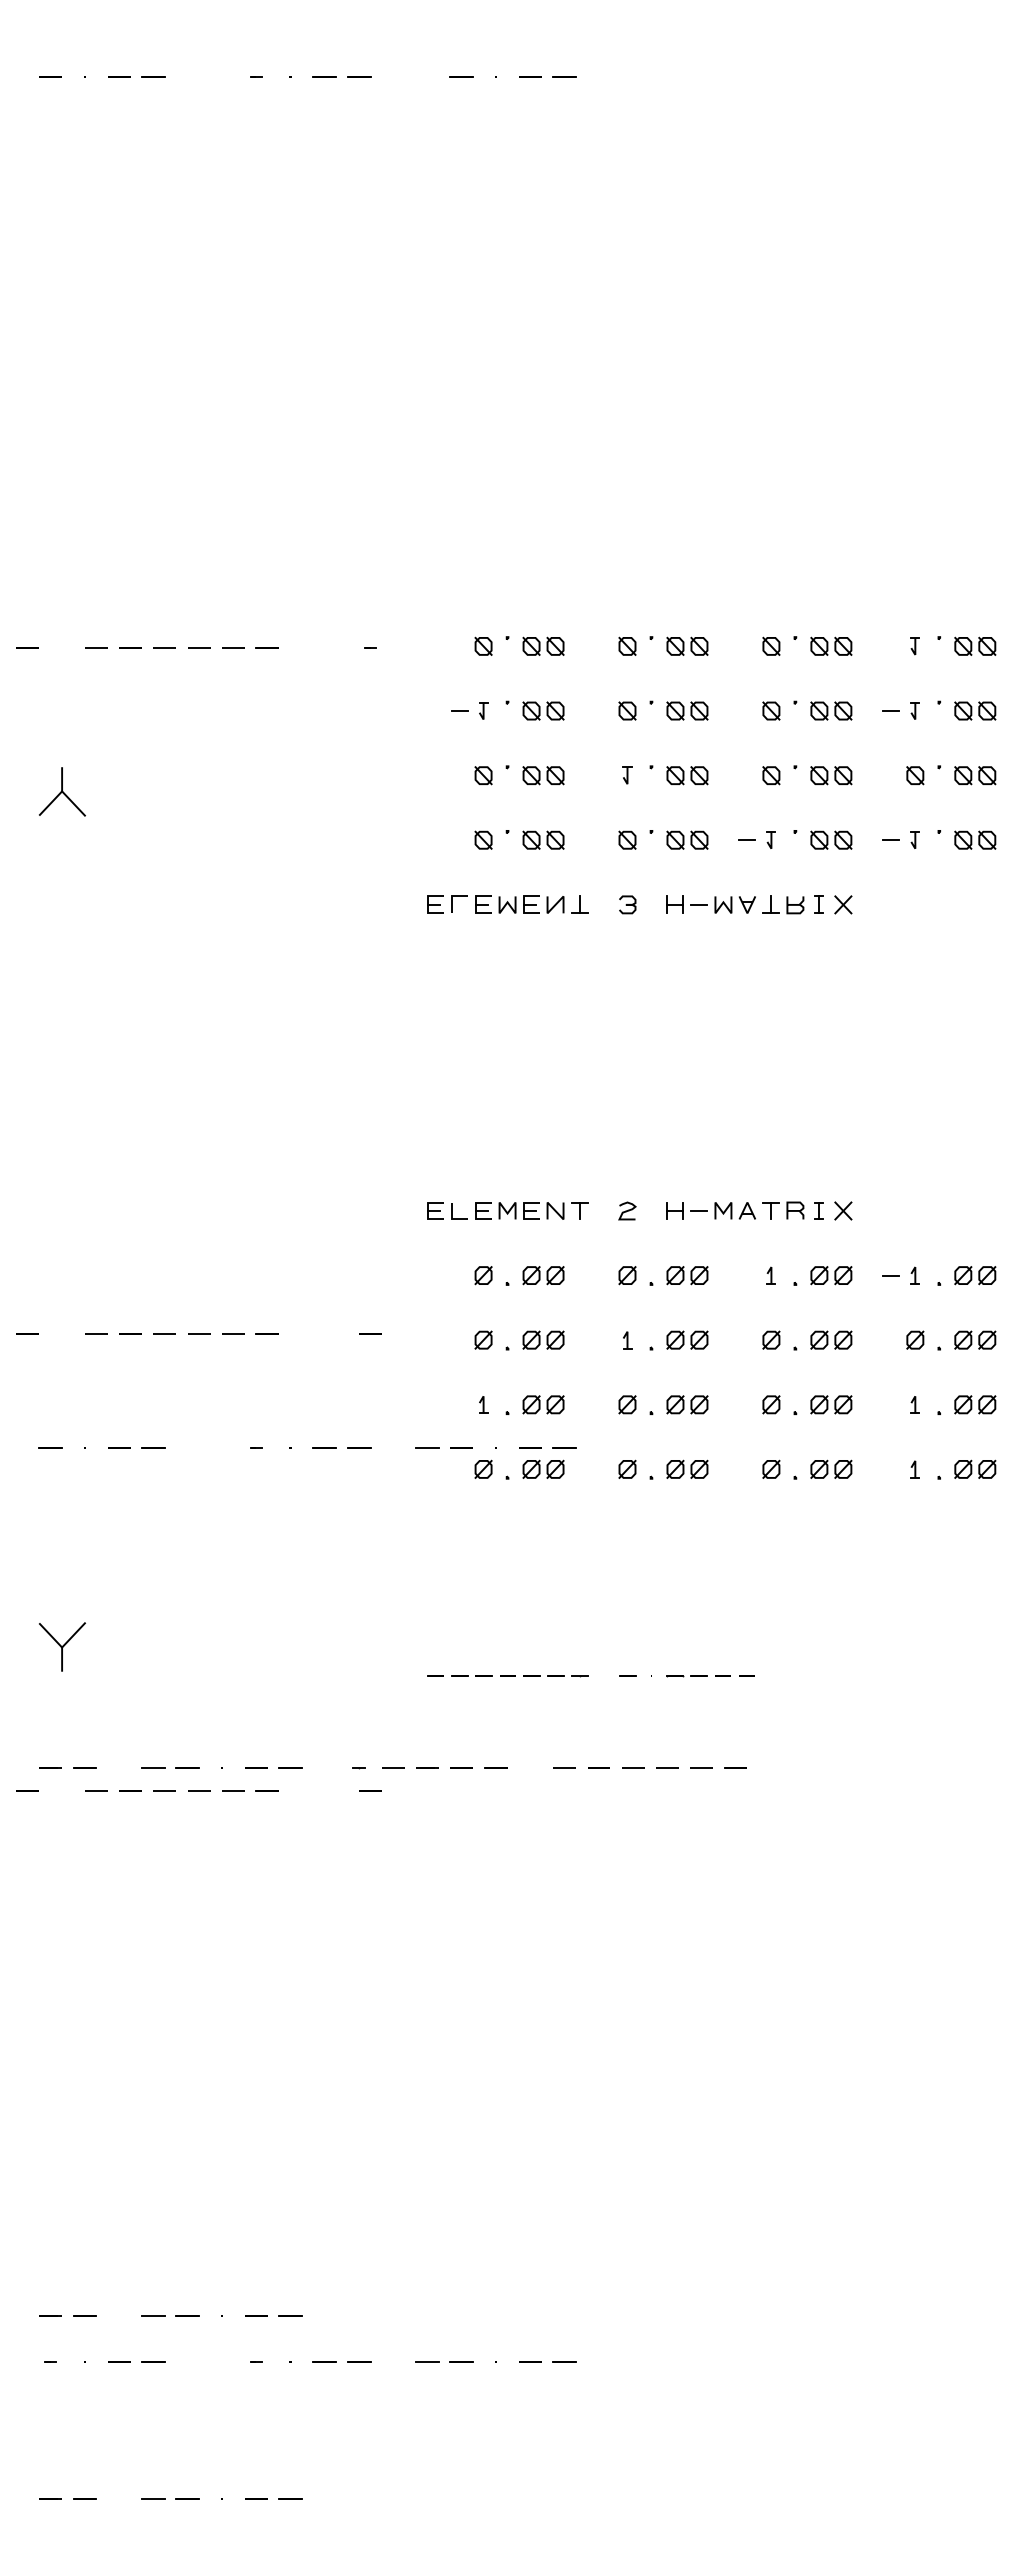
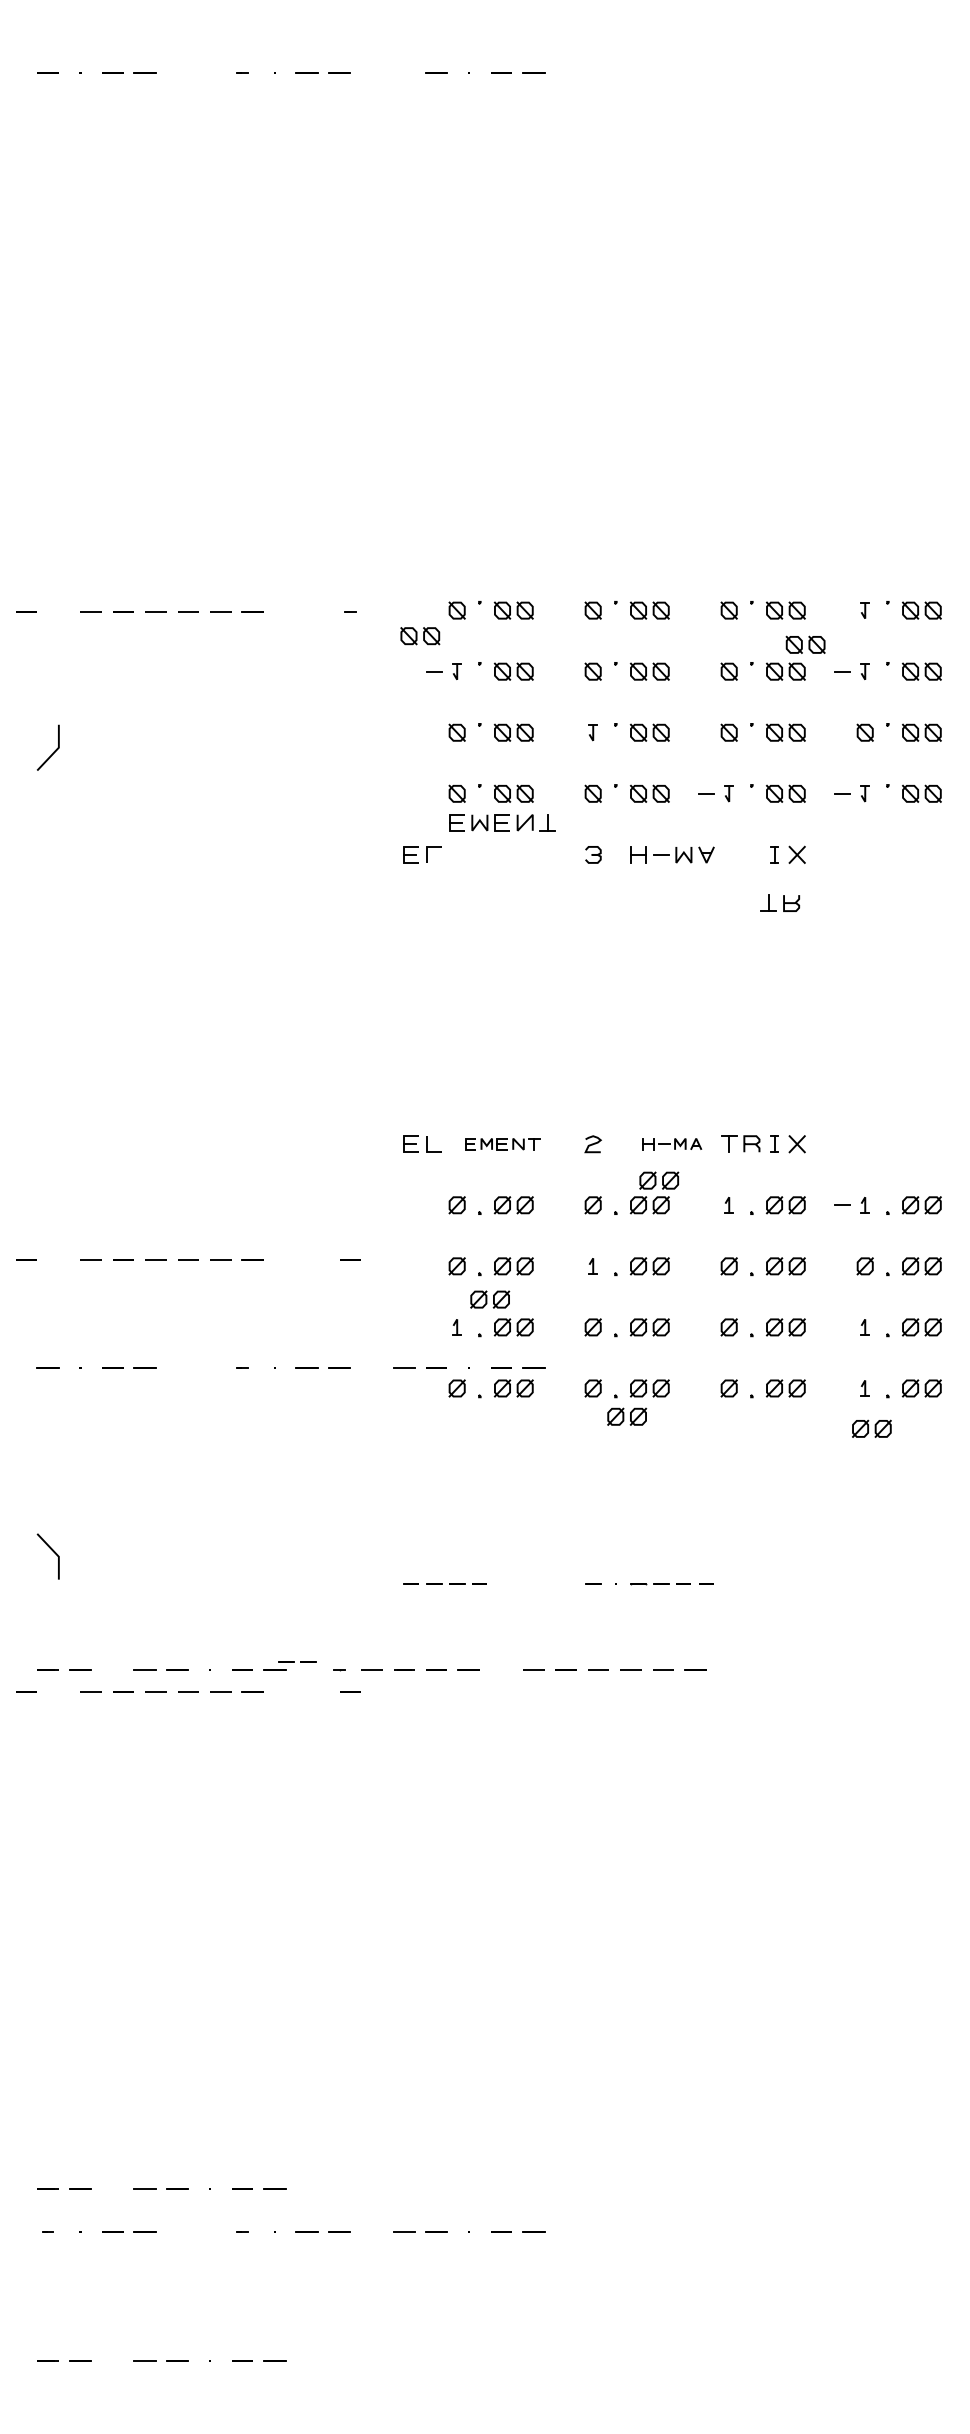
part: (444, 672) -> (420, 635), added
part: (852, 682) -> (805, 644), added
line: (73, 803) -> (69, 759), removed
part: (531, 904) -> (502, 822), moved
part: (783, 904) -> (780, 902), moved
part: (531, 1210) -> (502, 1143), size x0.7
part: (710, 1210) -> (671, 1143), size x0.7
part: (697, 1249) -> (659, 1180), added
part: (518, 1374) -> (490, 1298), added
part: (663, 1498) -> (627, 1415), added
part: (922, 1511) -> (872, 1428), added
line: (73, 1635) -> (69, 1545), removed
part: (555, 1676) -> (525, 1584), removed
line: (311, 1757) -> (294, 1660), added

